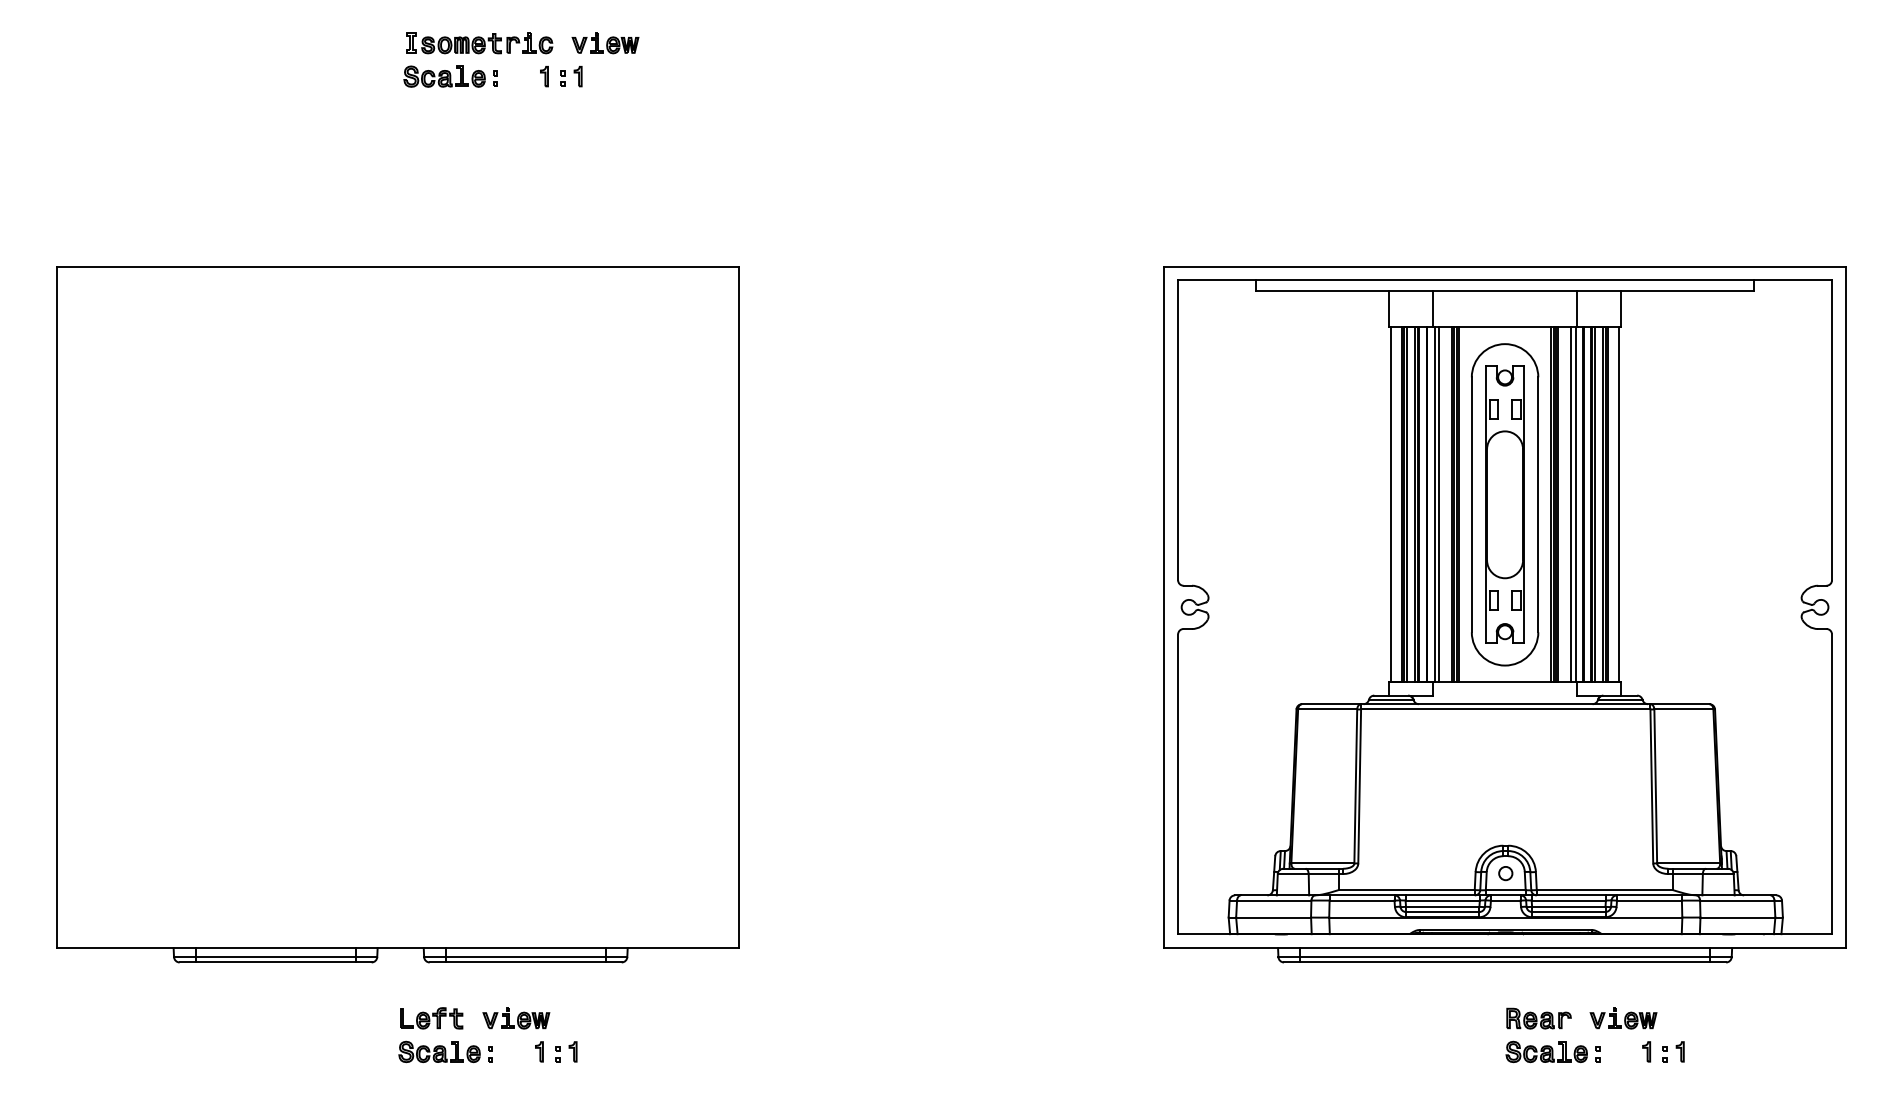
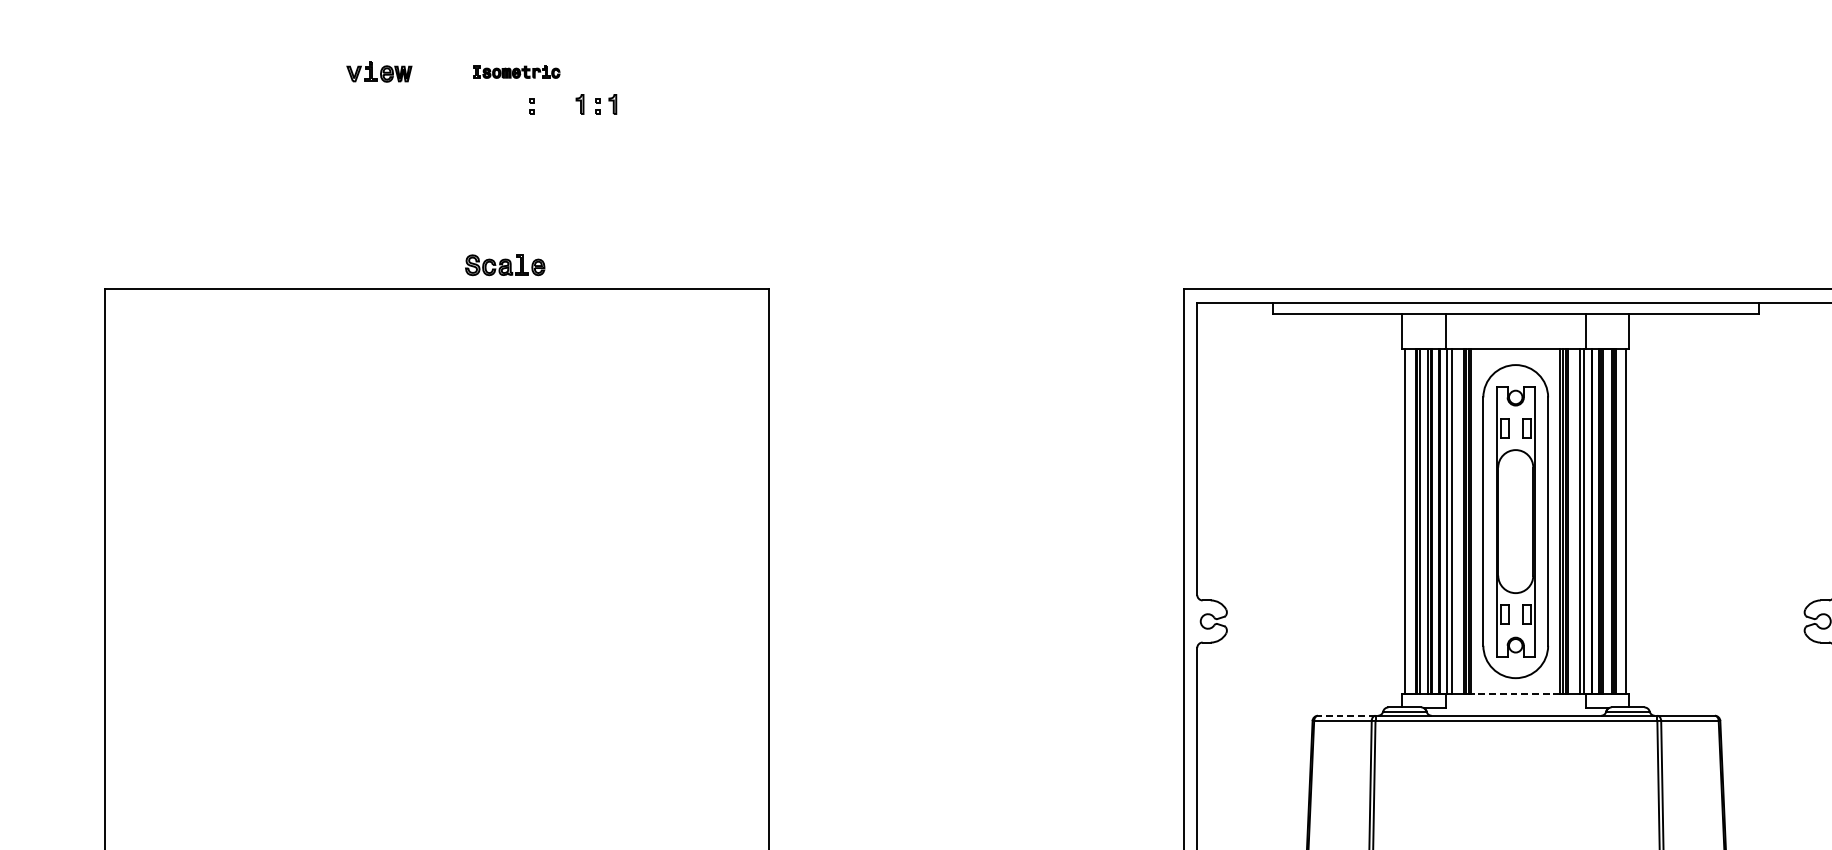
part: (479, 43) -> (516, 72), size x0.6
part: (605, 43) -> (379, 72), moved
part: (444, 76) -> (505, 265), moved
line: (1505, 682) -> (1516, 694), solid -> dashed
line: (1331, 704) -> (1346, 716), solid -> dashed

